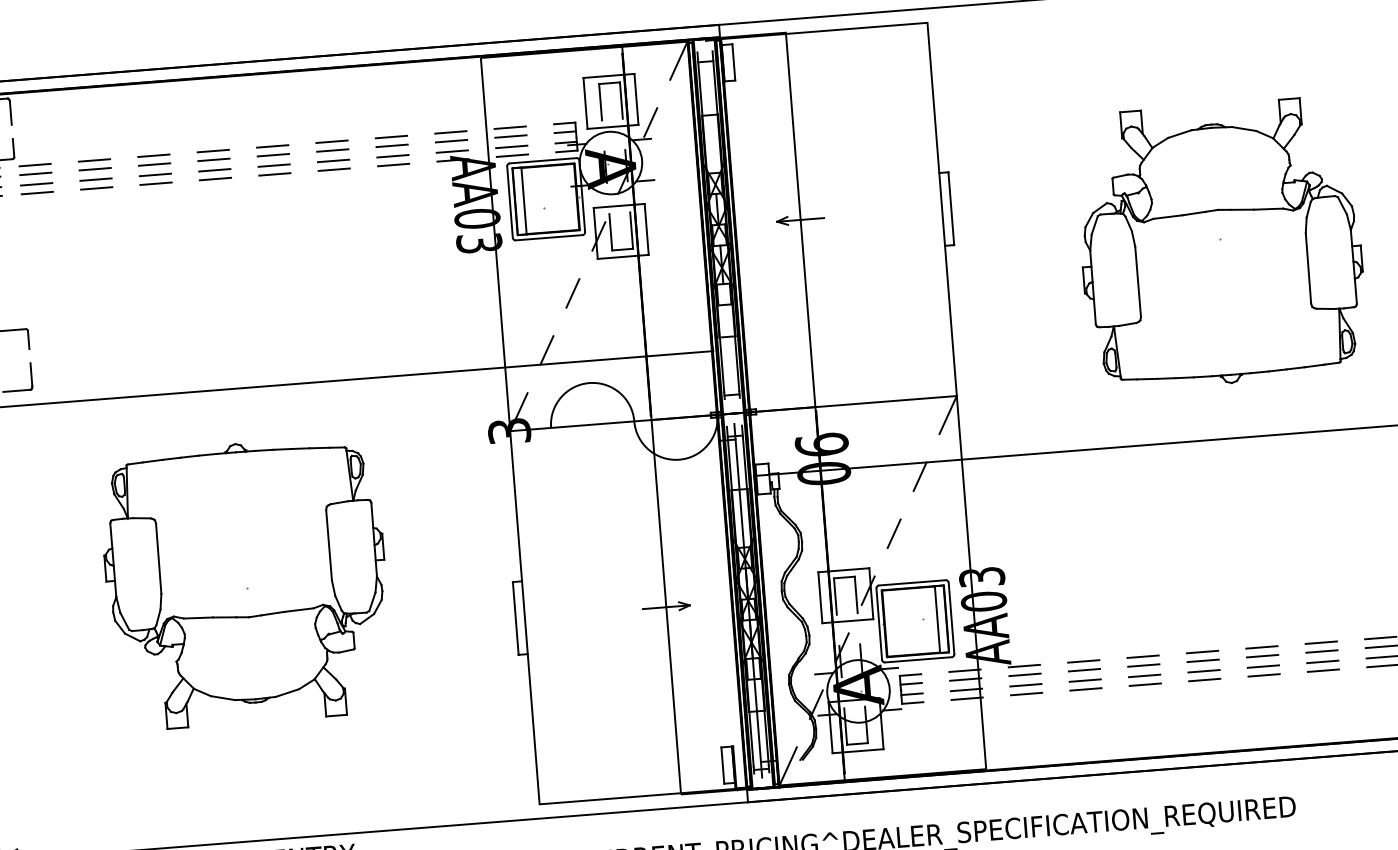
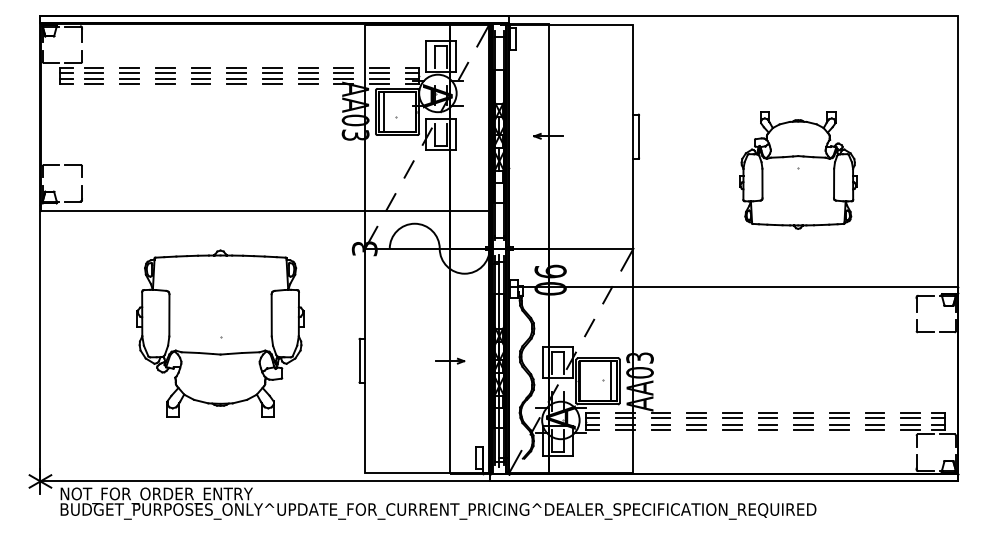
part: (1221, 244) -> (798, 170), size x0.7
part: (246, 582) -> (220, 333), moved

